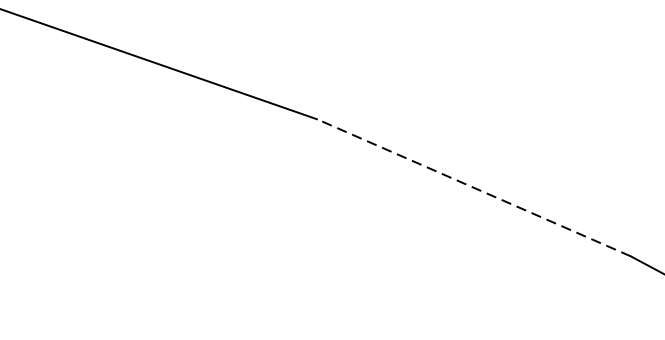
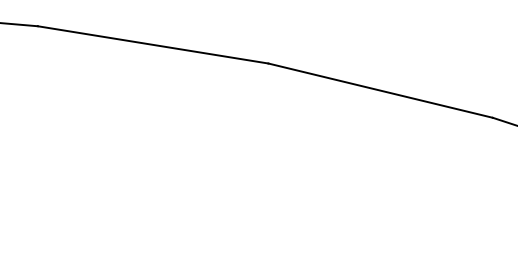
line: (473, 187) -> (380, 90), dashed -> solid

